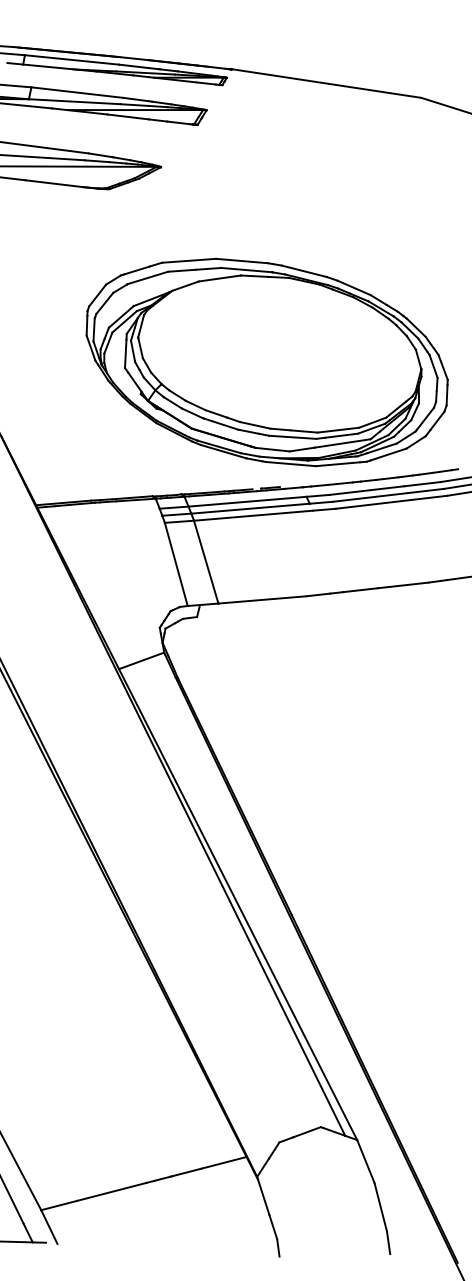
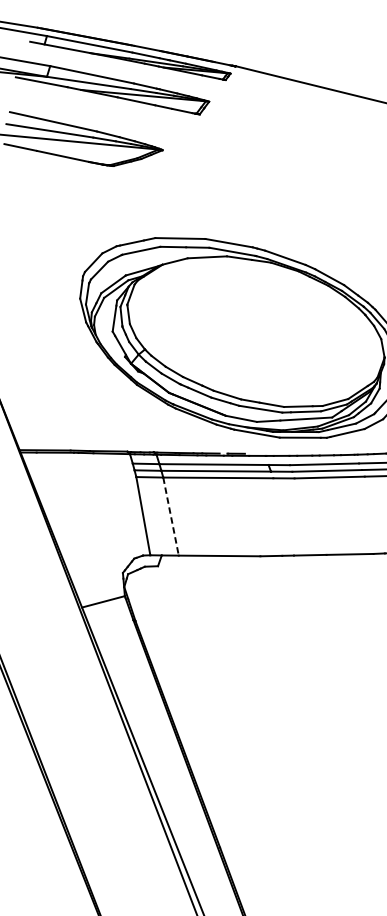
line: (206, 562) -> (171, 516), solid -> dashed

